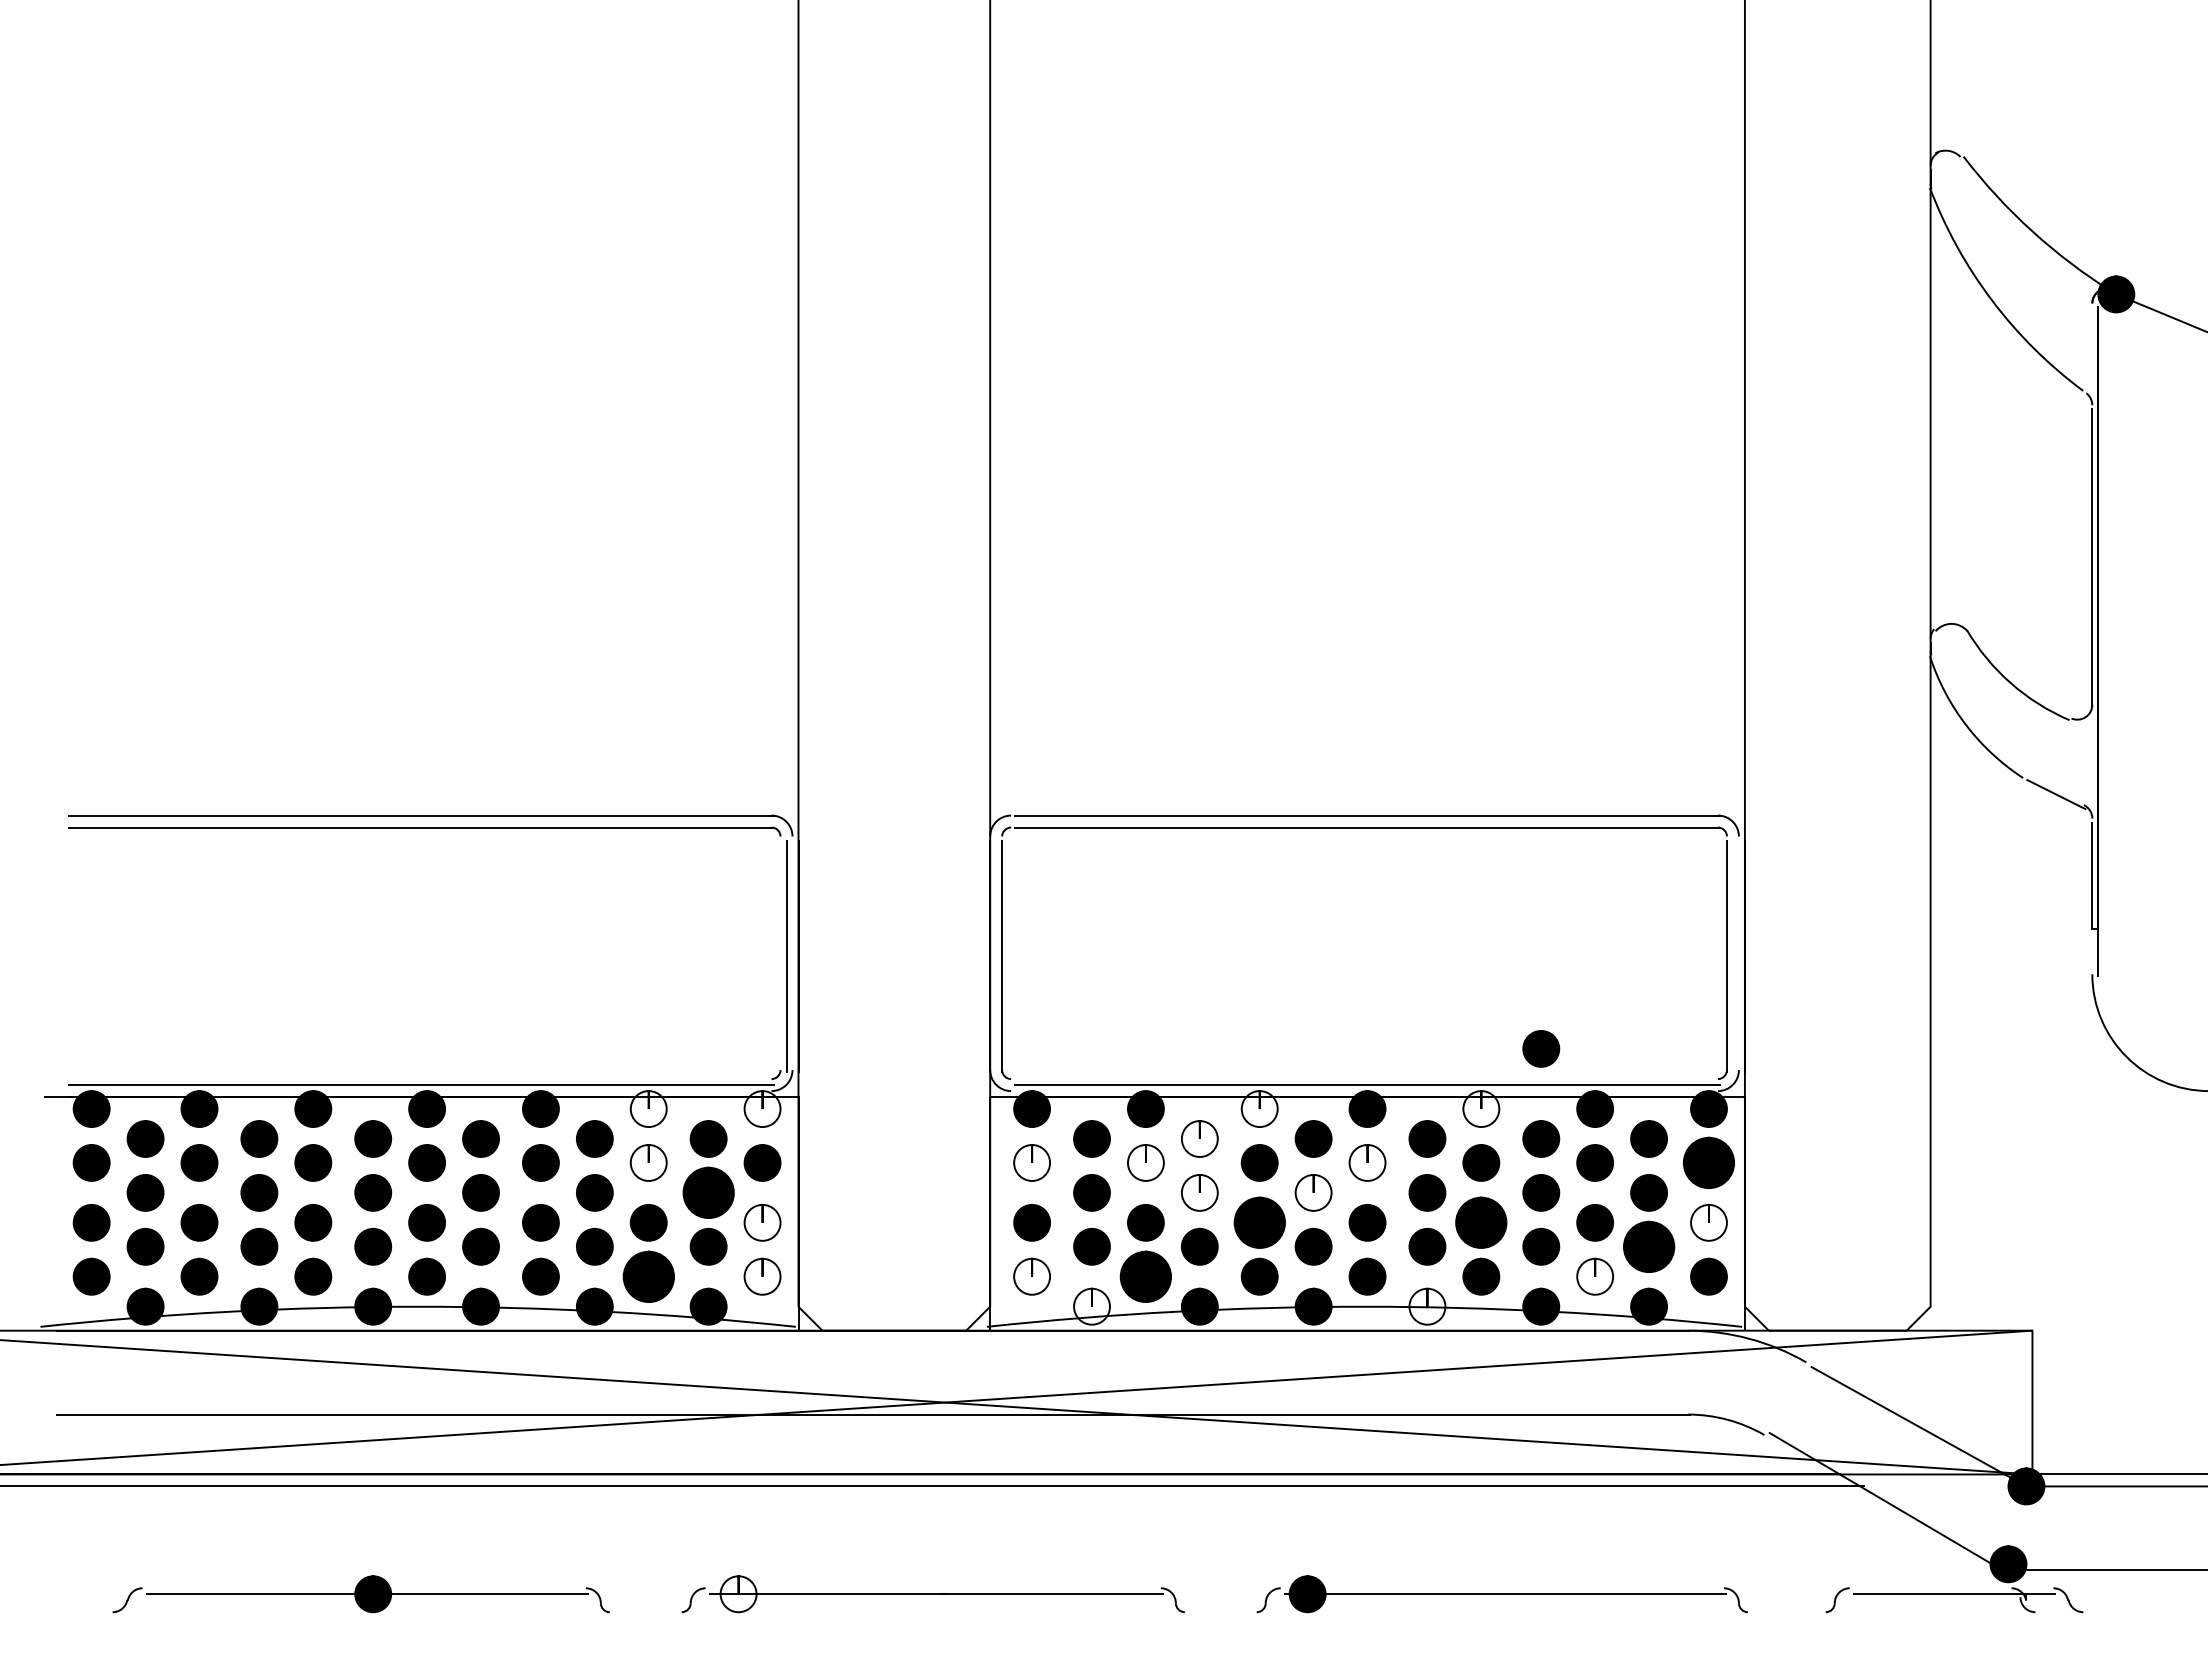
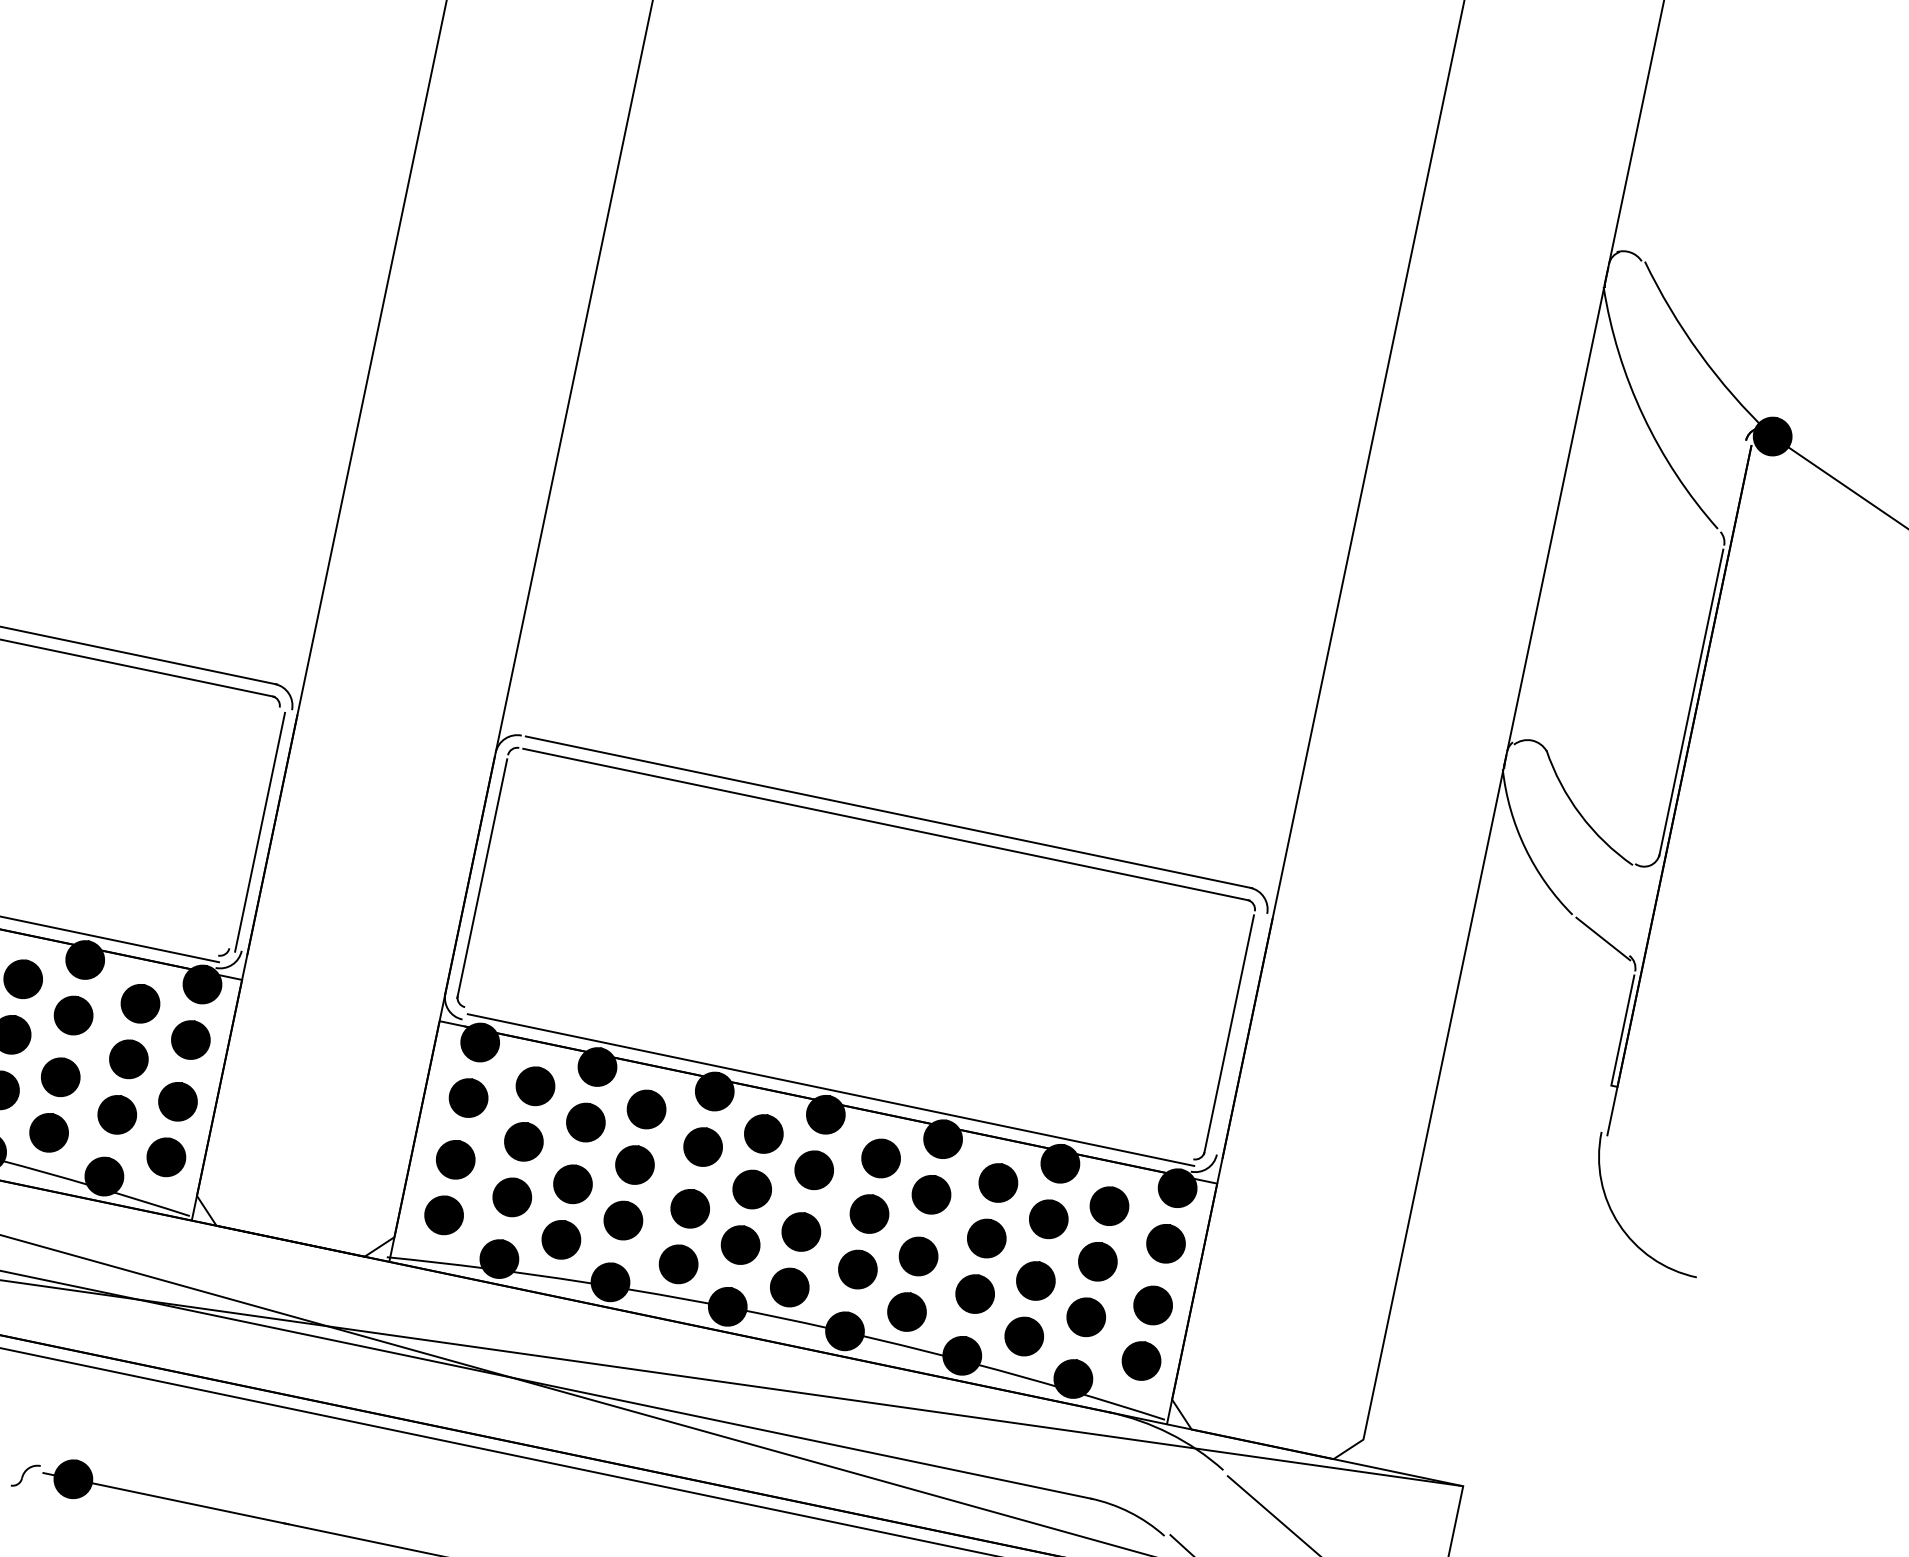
part: (1541, 1048) -> (1018, 1089), removed
fill: (648, 1109) -> (84, 960), added
fill: (762, 1109) -> (202, 984), added
fill: (1259, 1109) -> (714, 1091), added
fill: (1481, 1109) -> (943, 1139), added
fill: (1199, 1138) -> (646, 1108), added
fill: (648, 1162) -> (73, 1015), added
fill: (1032, 1162) -> (469, 1097), added
fill: (1145, 1162) -> (585, 1122), added
fill: (1367, 1162) -> (814, 1169), added
part: (1708, 1162) -> (1165, 1243), size x0.71
part: (708, 1192) -> (128, 1058), size x0.71
fill: (1199, 1192) -> (634, 1164), added
fill: (1313, 1192) -> (752, 1189), added
fill: (762, 1222) -> (178, 1101), added
part: (1259, 1222) -> (690, 1208), size x0.71
part: (1481, 1222) -> (918, 1256), size x0.71
fill: (1708, 1222) -> (1152, 1305), added
part: (1648, 1246) -> (1085, 1316), size x0.71
part: (648, 1276) -> (48, 1132), size x0.71
fill: (762, 1276) -> (166, 1157), added
fill: (1032, 1276) -> (444, 1215), added
part: (1145, 1276) -> (561, 1239), size x0.71
fill: (1595, 1276) -> (1024, 1336), added
fill: (1091, 1306) -> (498, 1258), added
fill: (1427, 1306) -> (845, 1331), added
fill: (738, 1594) -> (73, 1479), added

